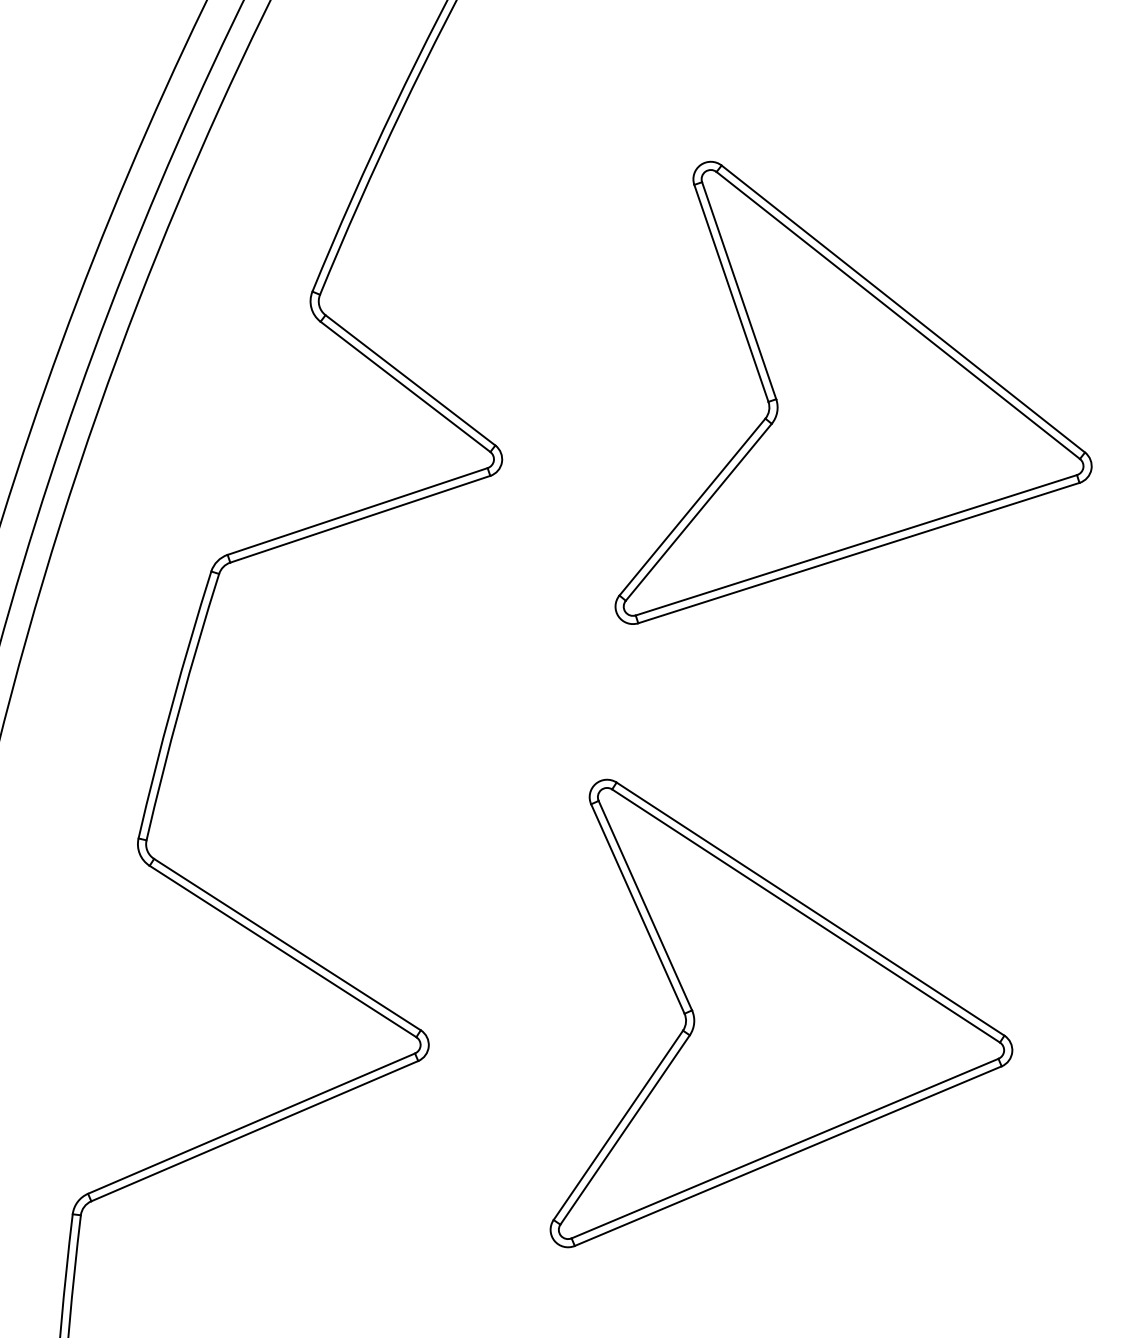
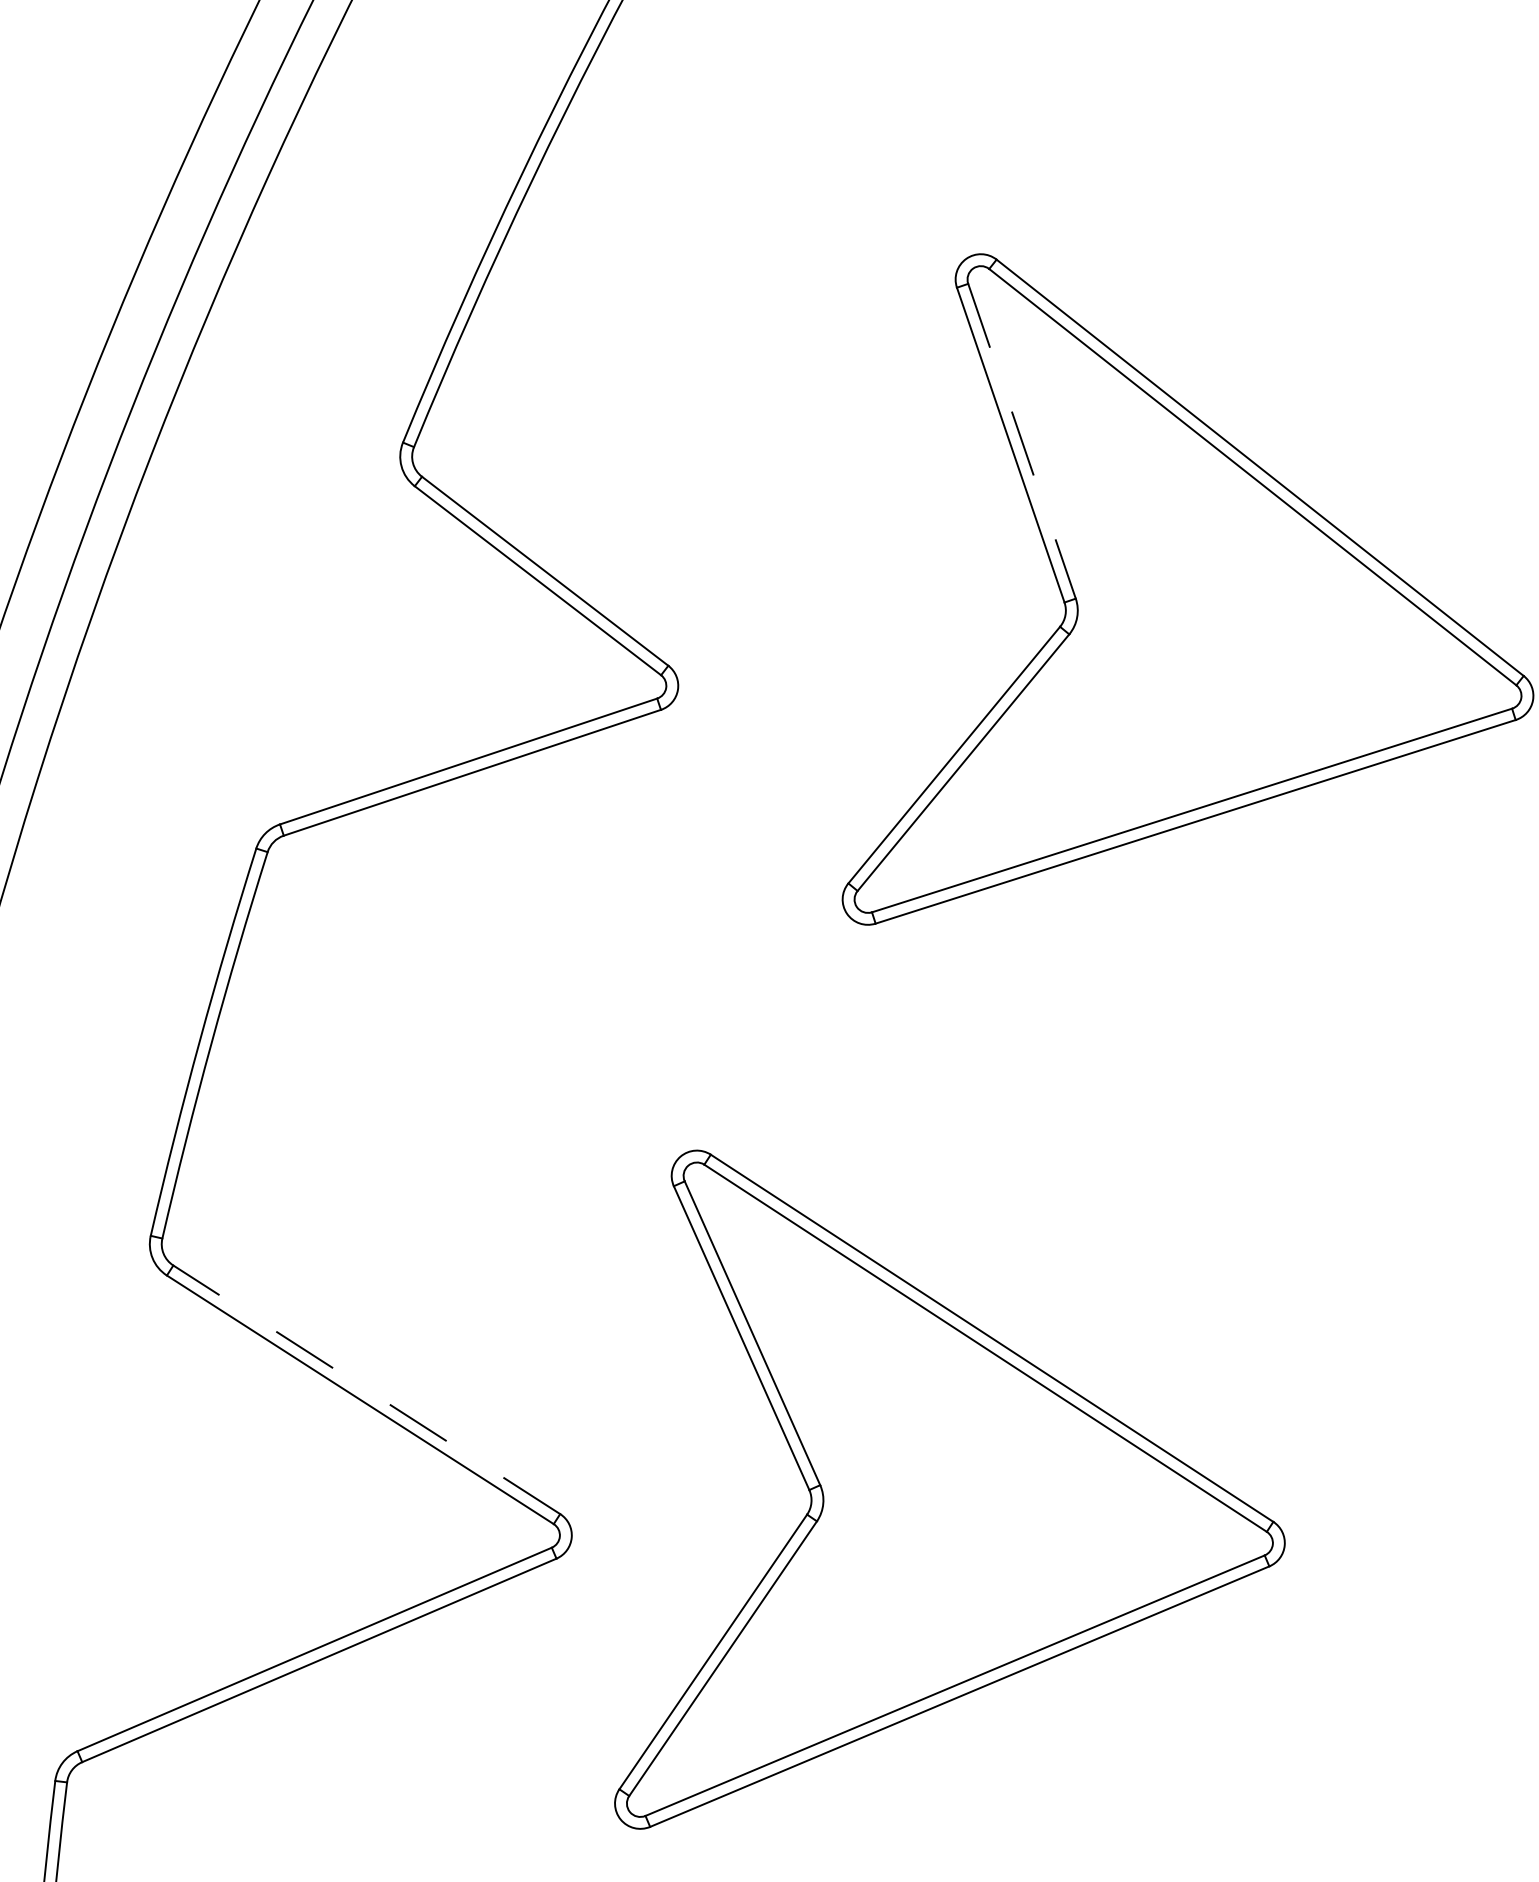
line: (739, 290) -> (1022, 440), solid -> dashed
line: (287, 944) -> (366, 1389), solid -> dashed
part: (781, 1013) -> (949, 1489), moved

